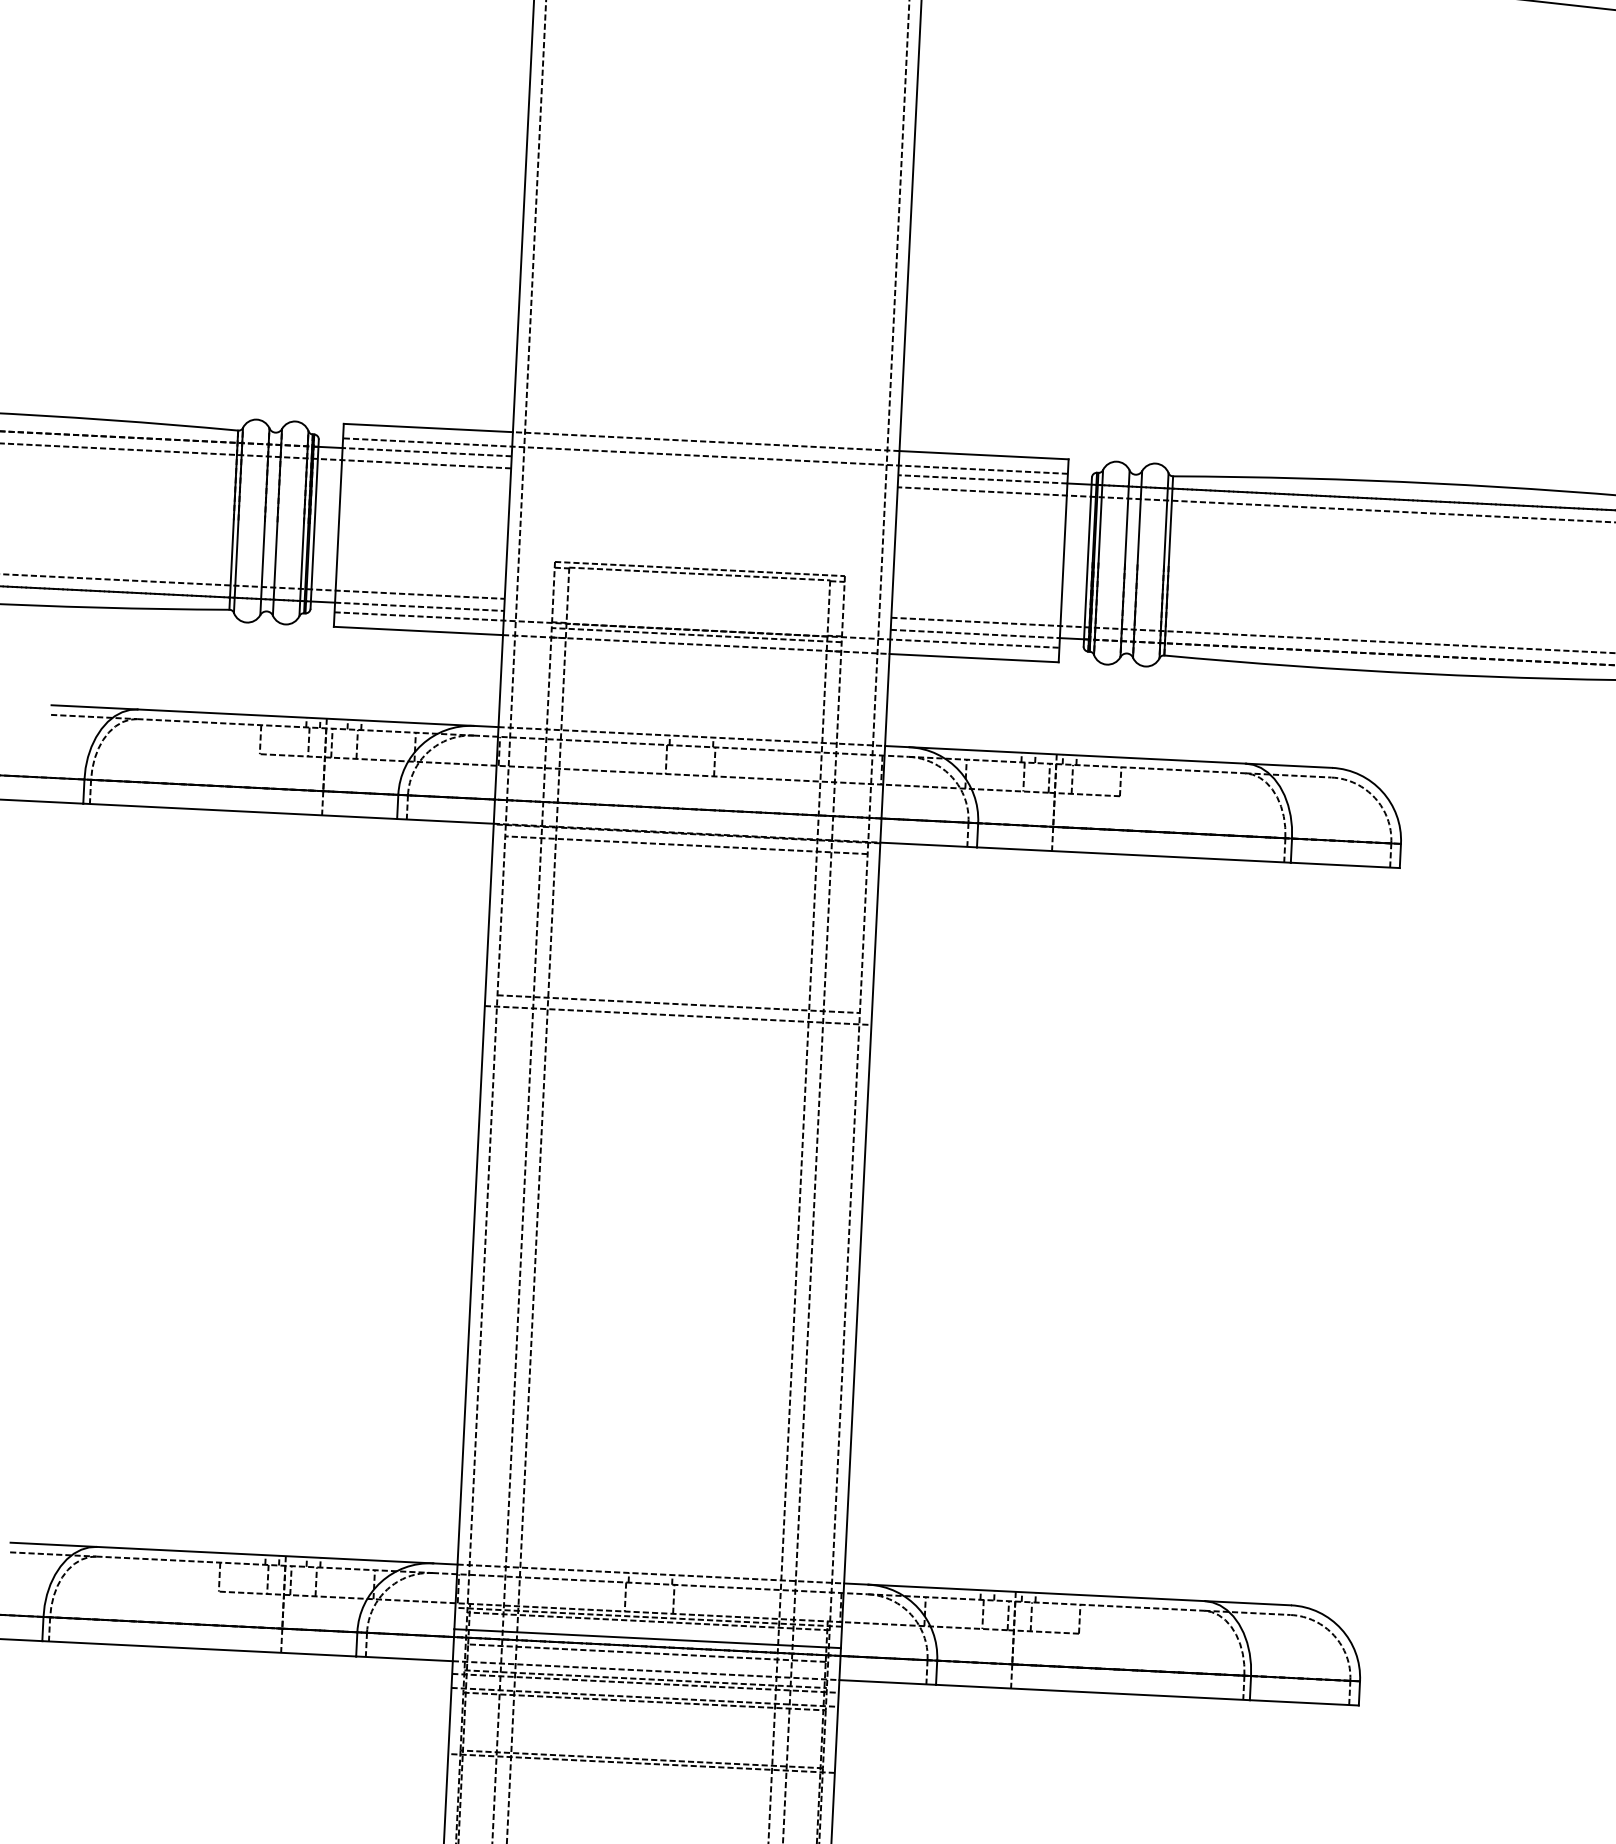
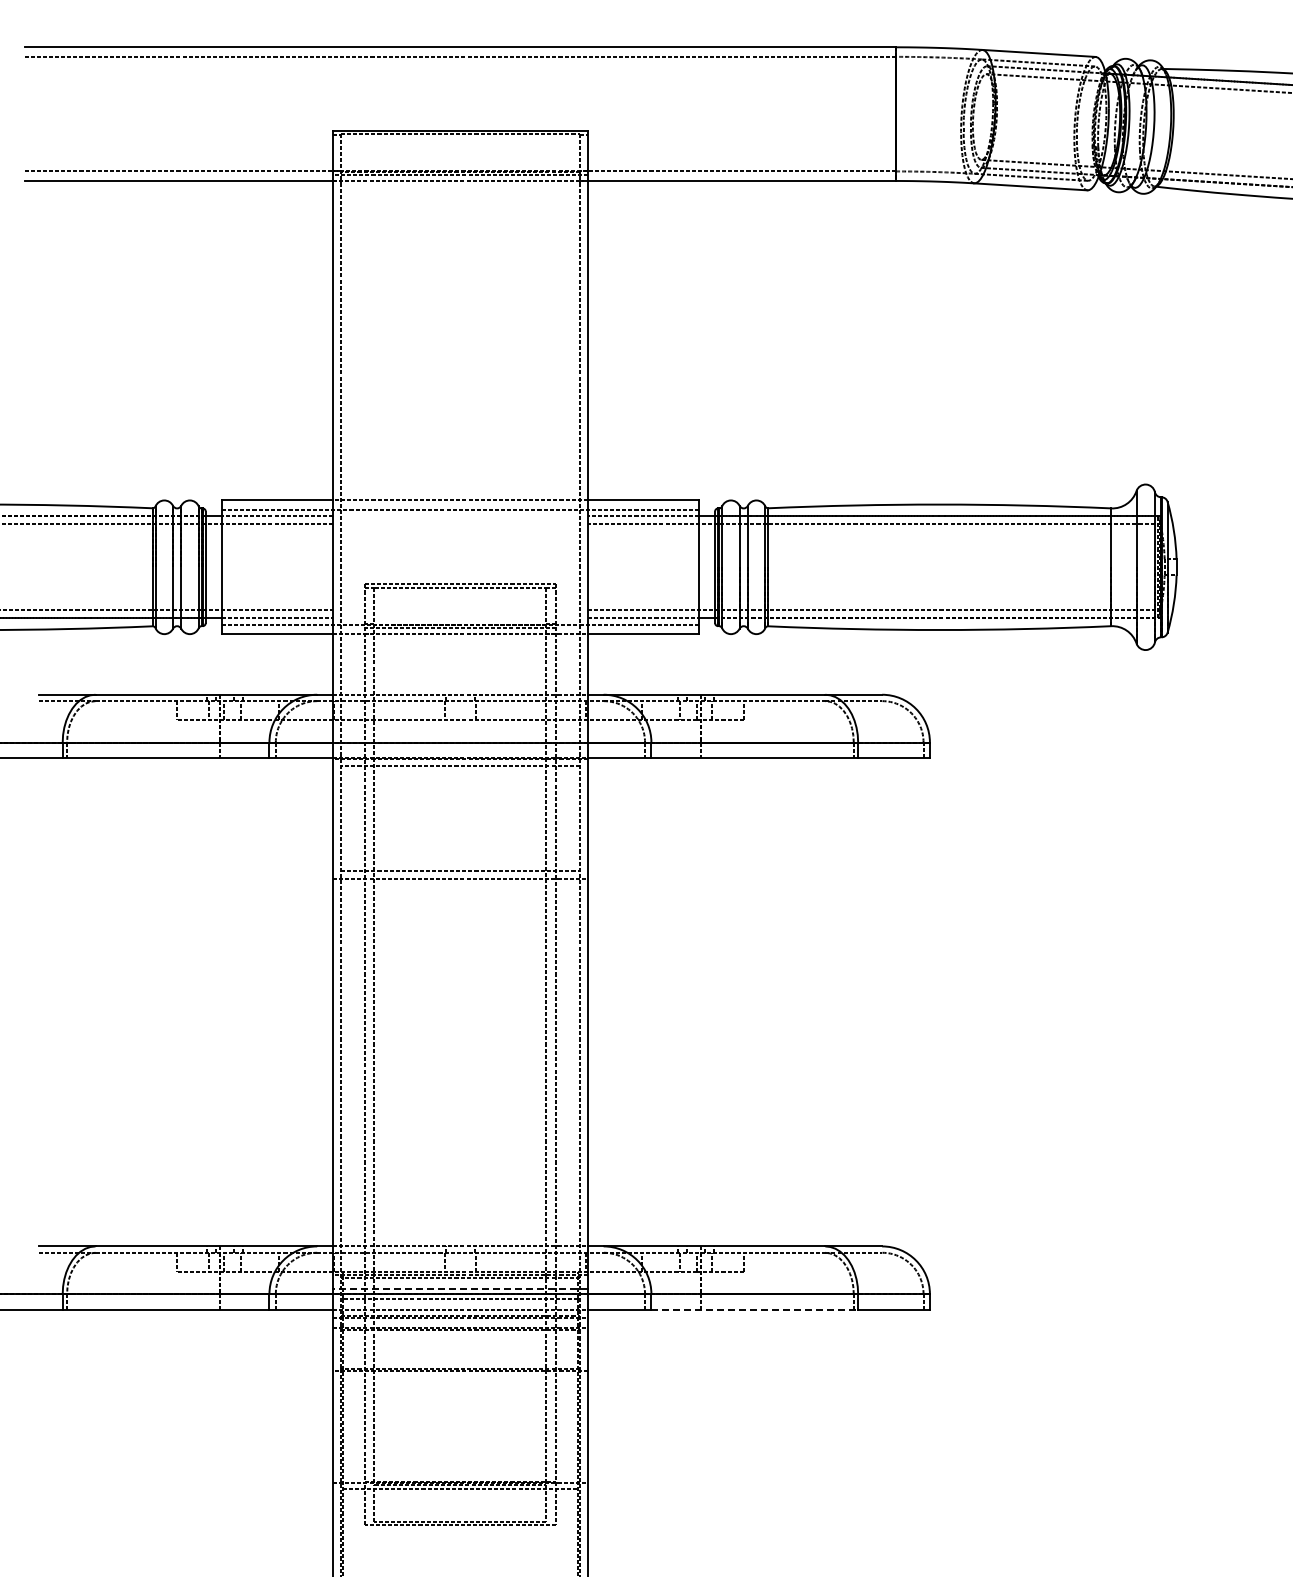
line: (646, 1639) -> (459, 1289), solid -> dashed
line: (1094, 1693) -> (755, 1310), solid -> dashed

